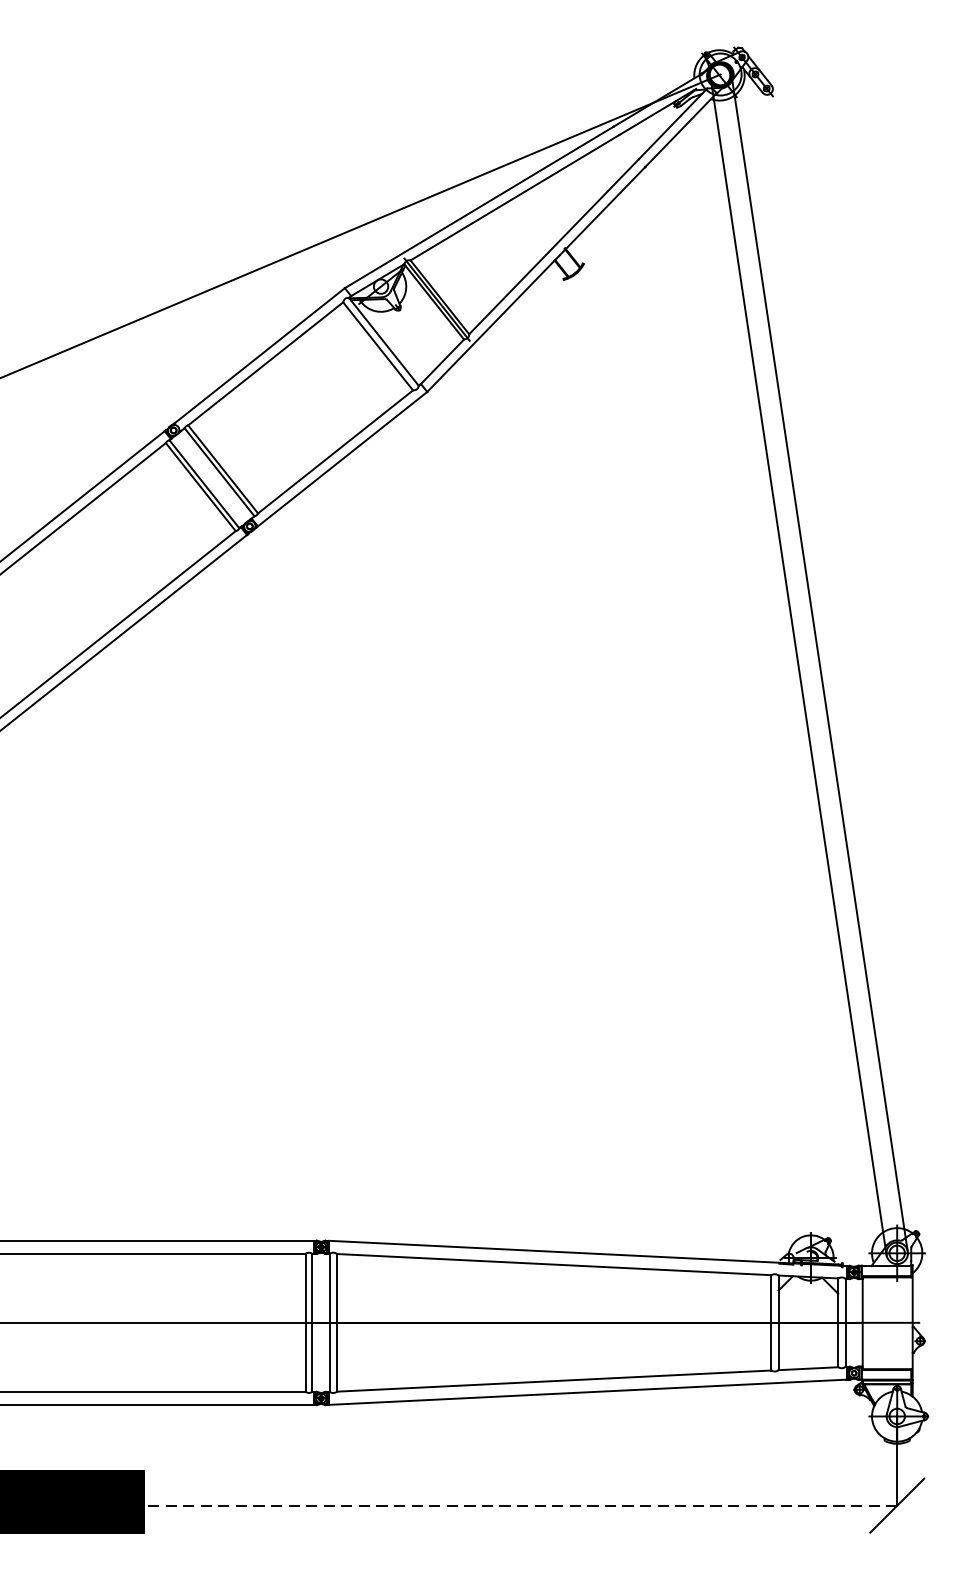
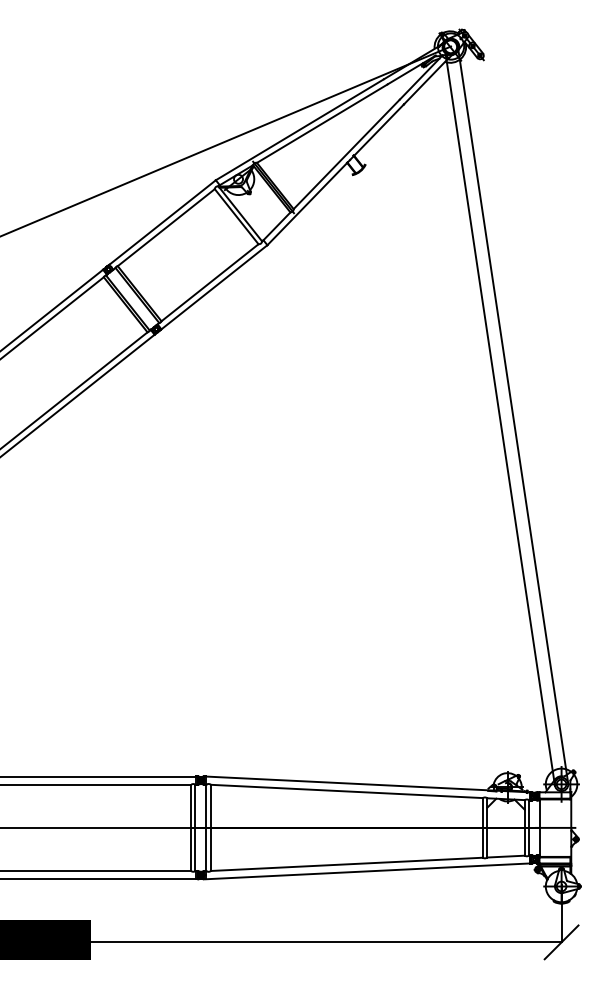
line: (513, 1505) -> (321, 942), dashed -> solid

